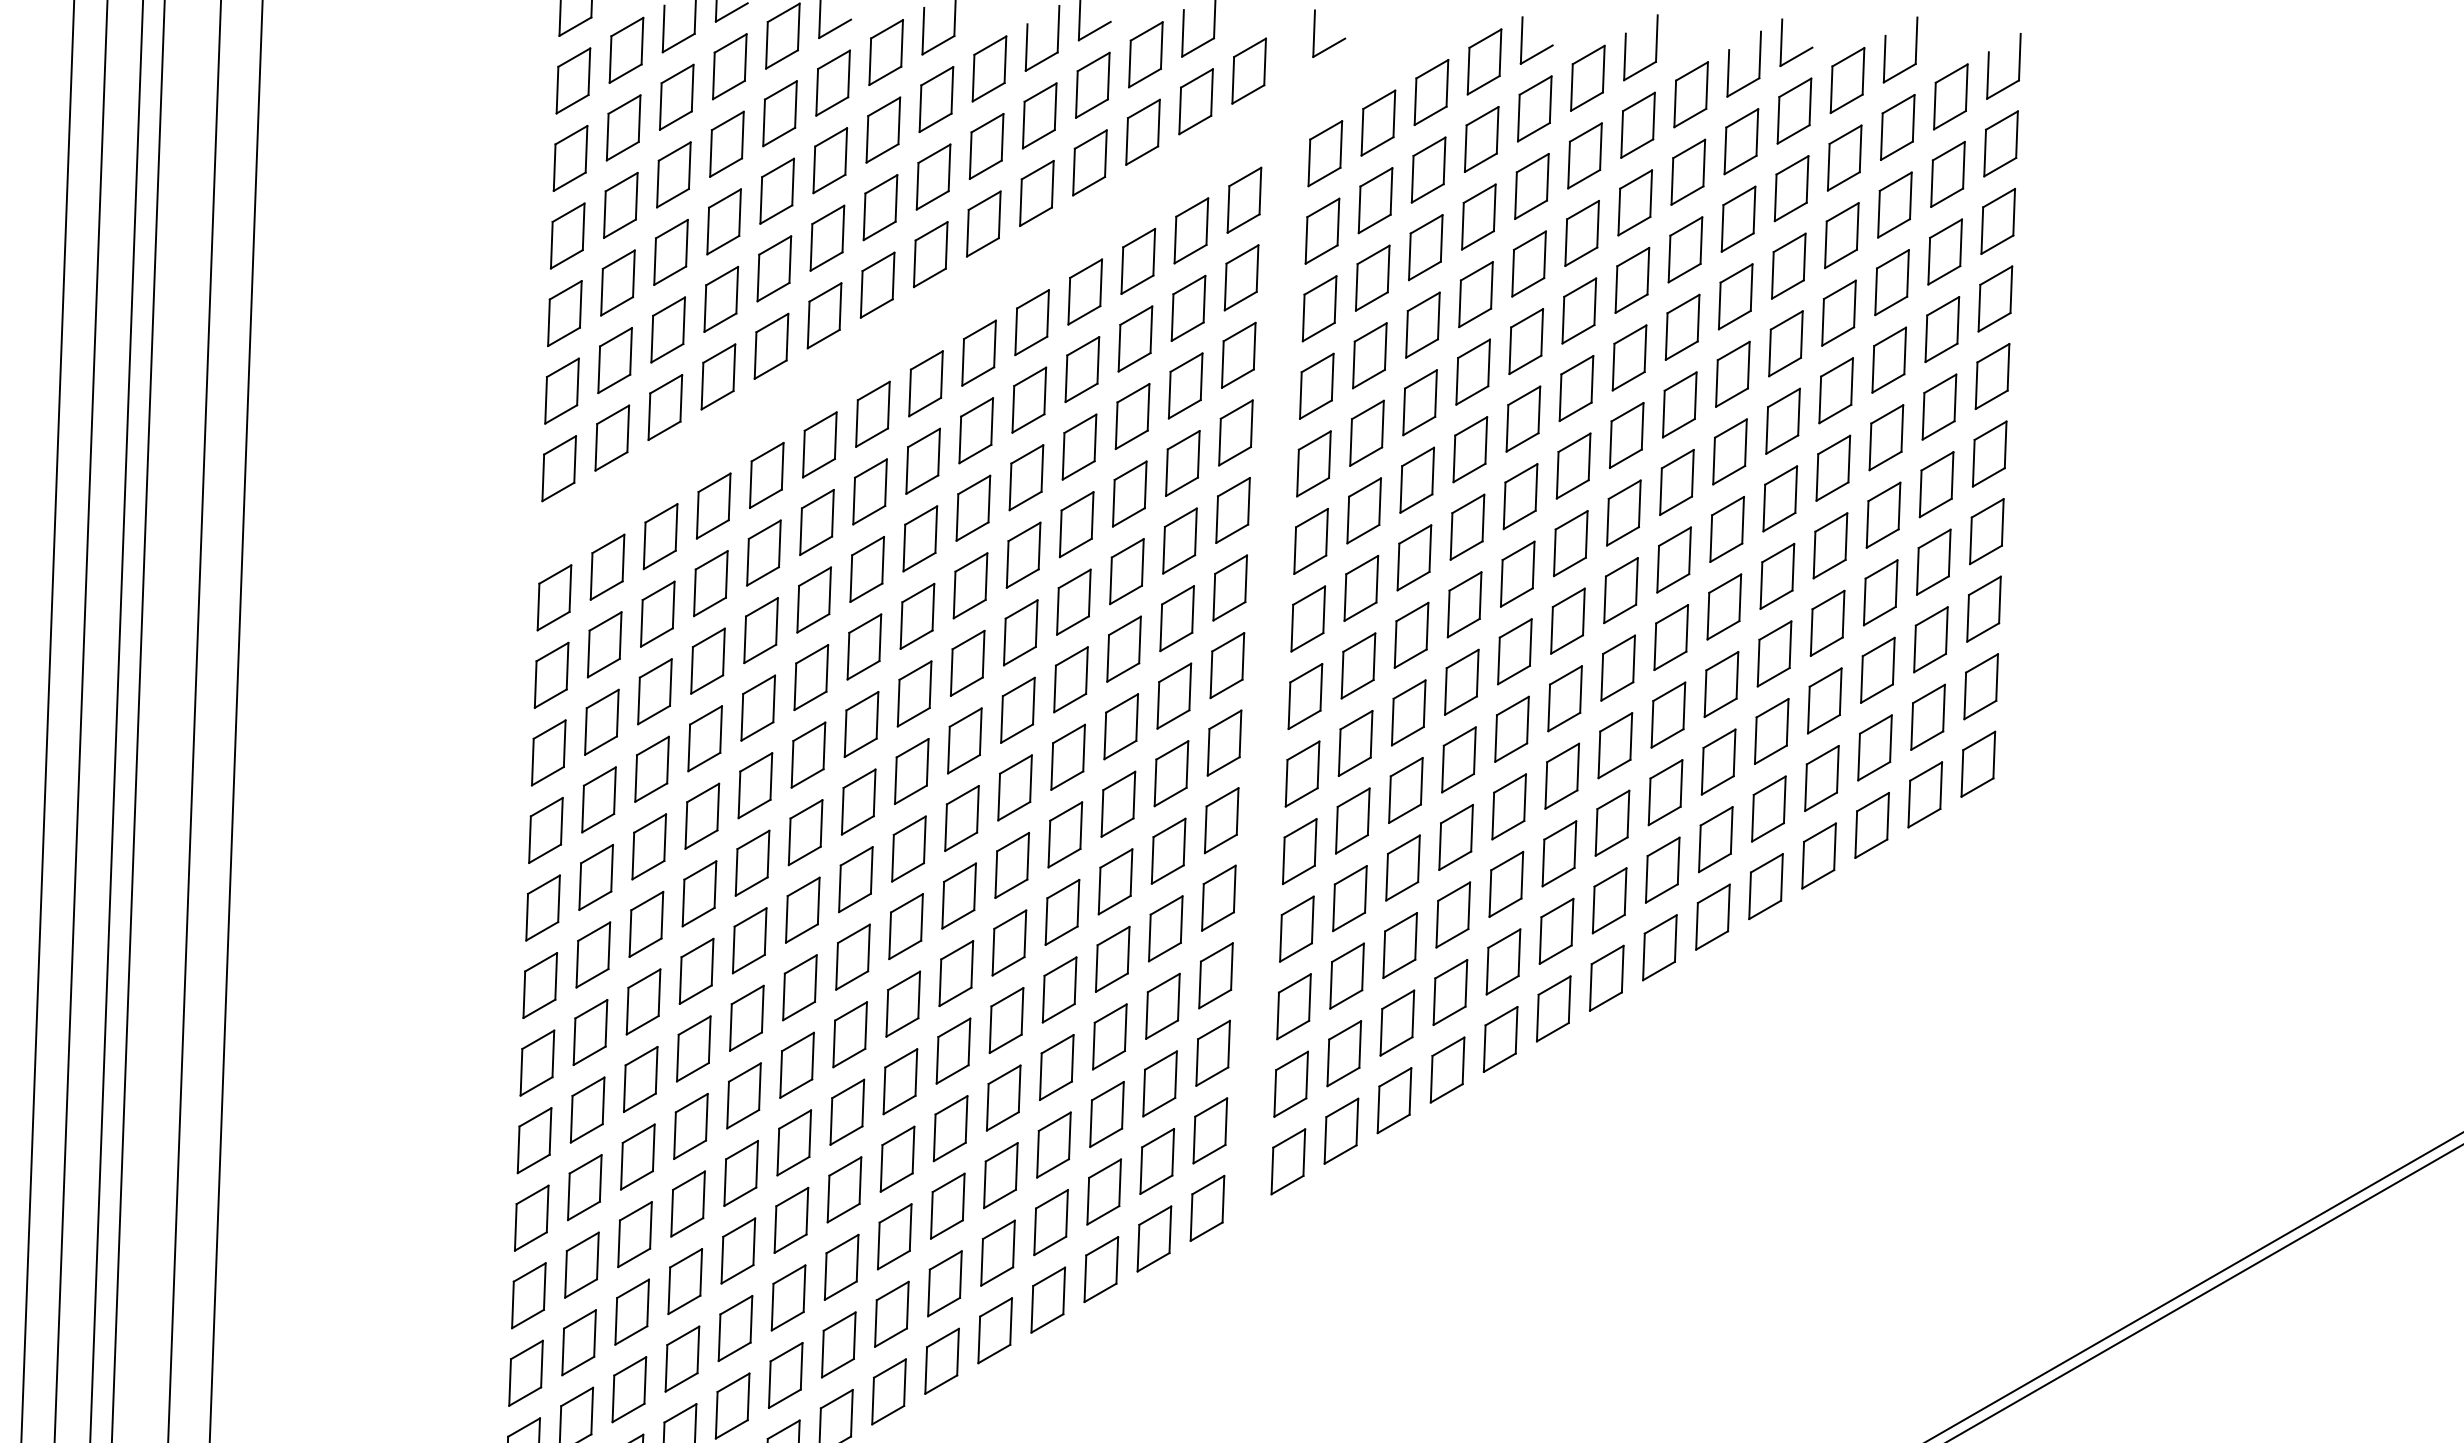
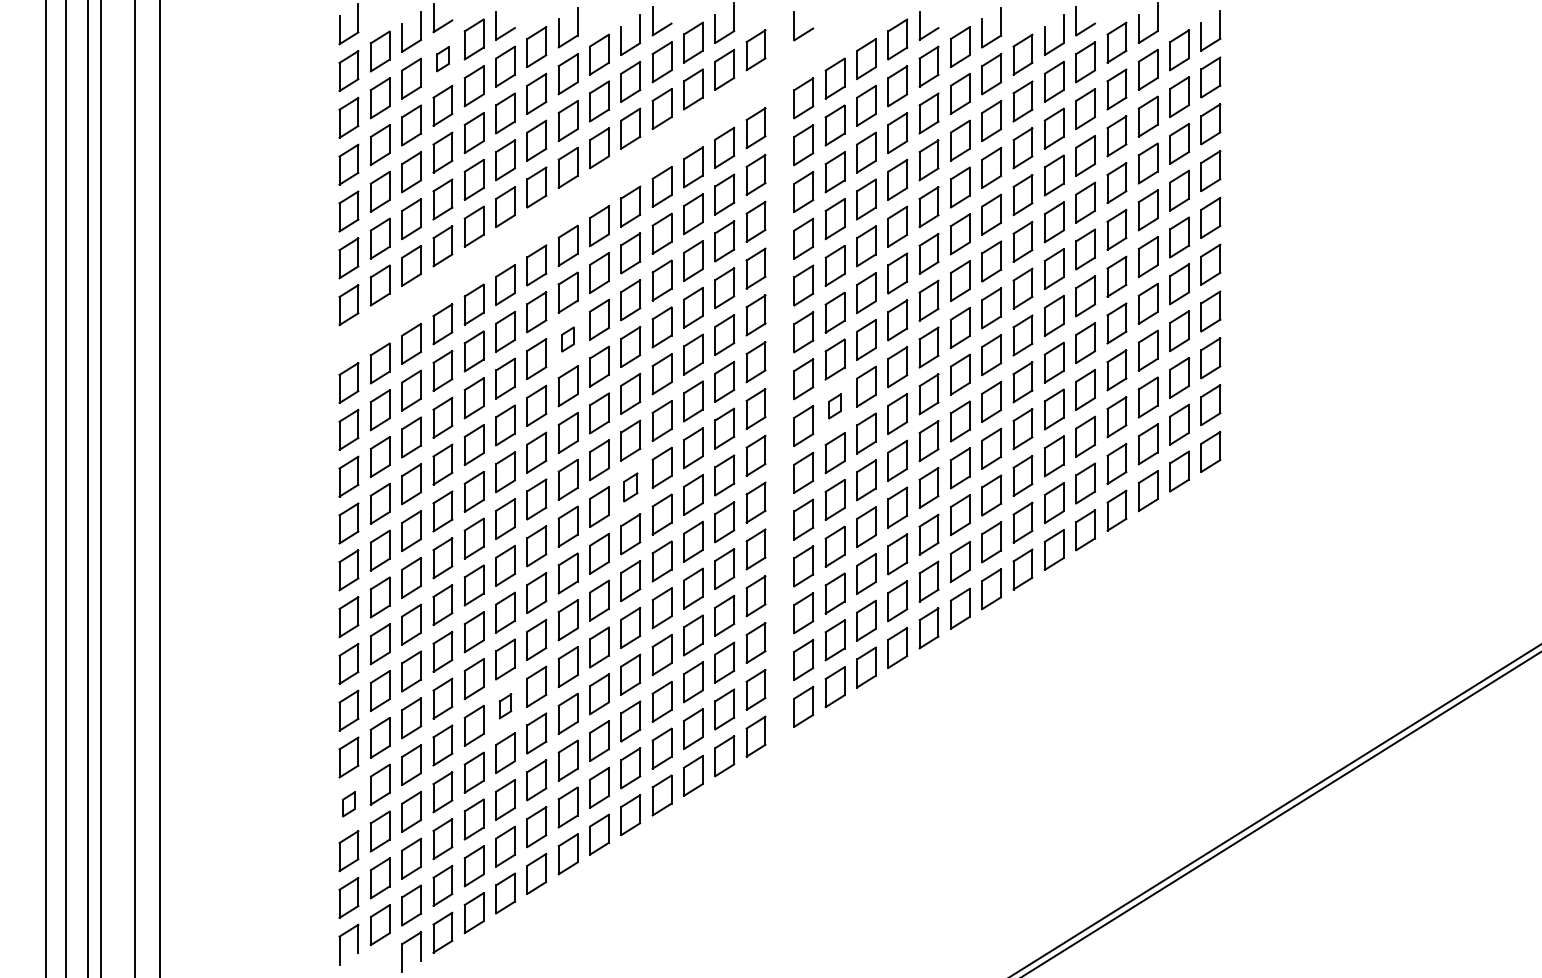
part: (729, 67) -> (442, 59), size x0.6
part: (919, 538) -> (567, 339), size x0.6
part: (1357, 666) -> (834, 406), size x0.6
part: (1014, 787) -> (630, 487), size x0.7
part: (794, 1143) -> (505, 706), size x0.6
part: (528, 1296) -> (348, 804), size x0.6

